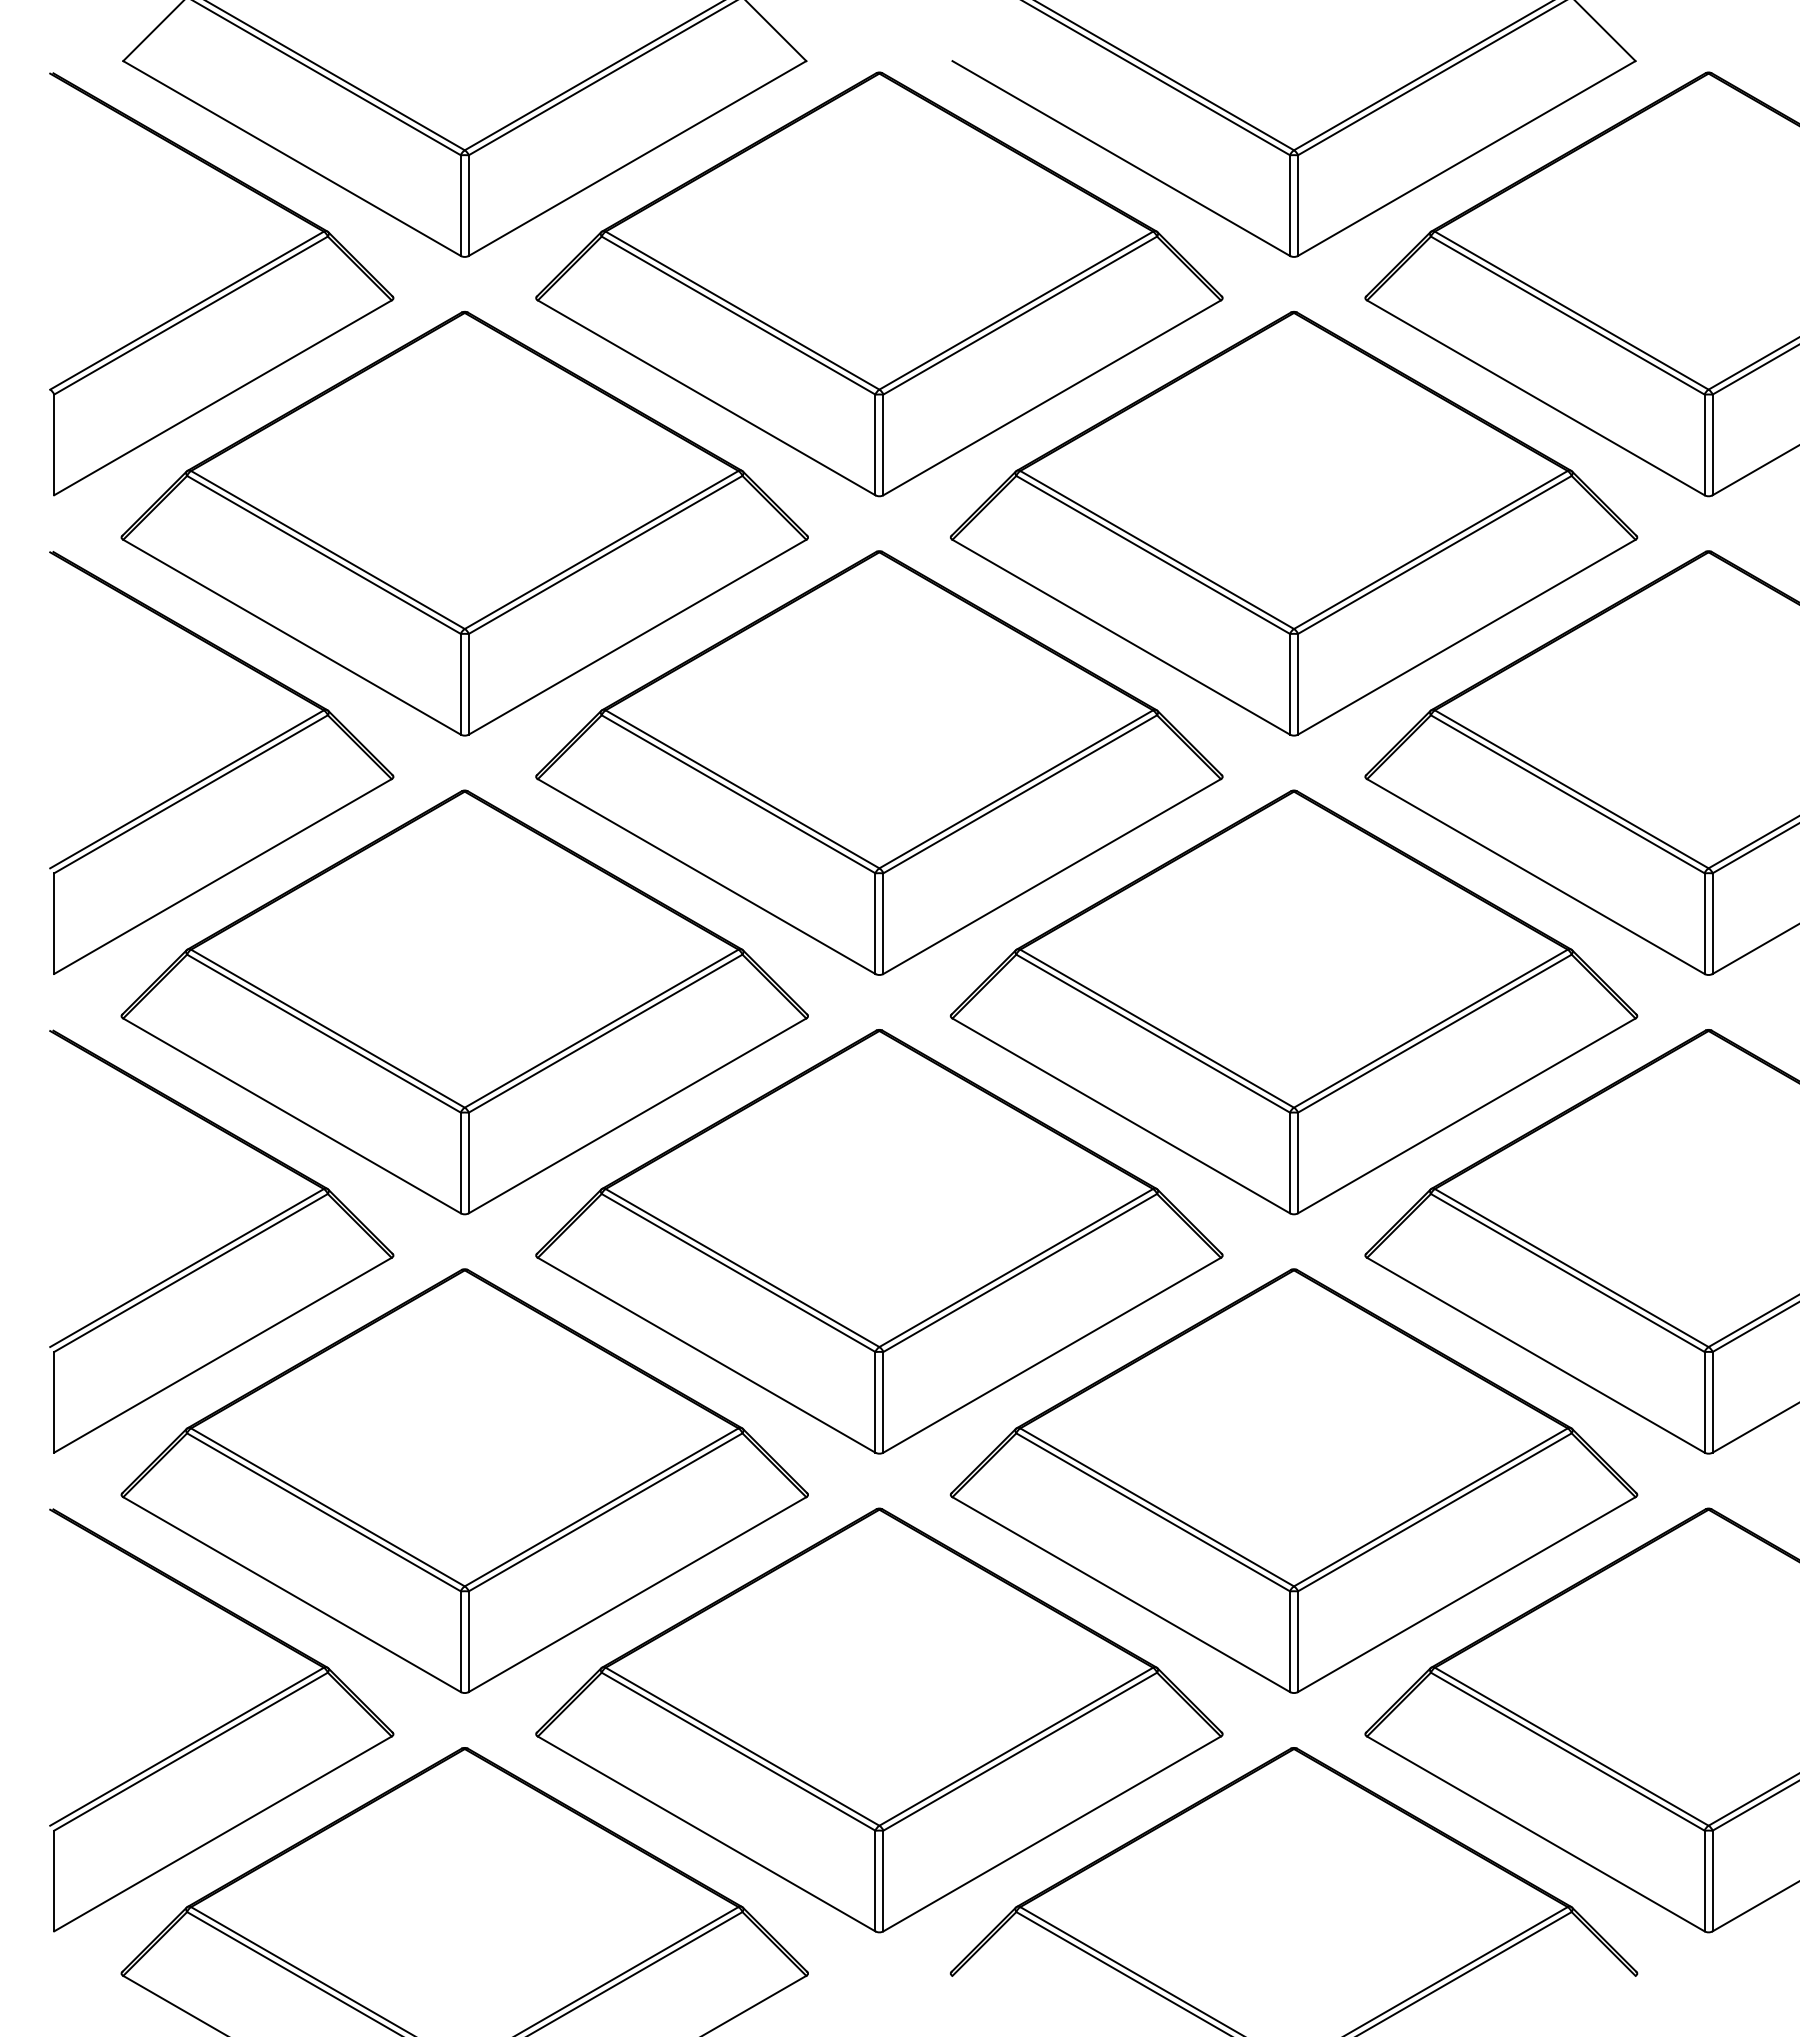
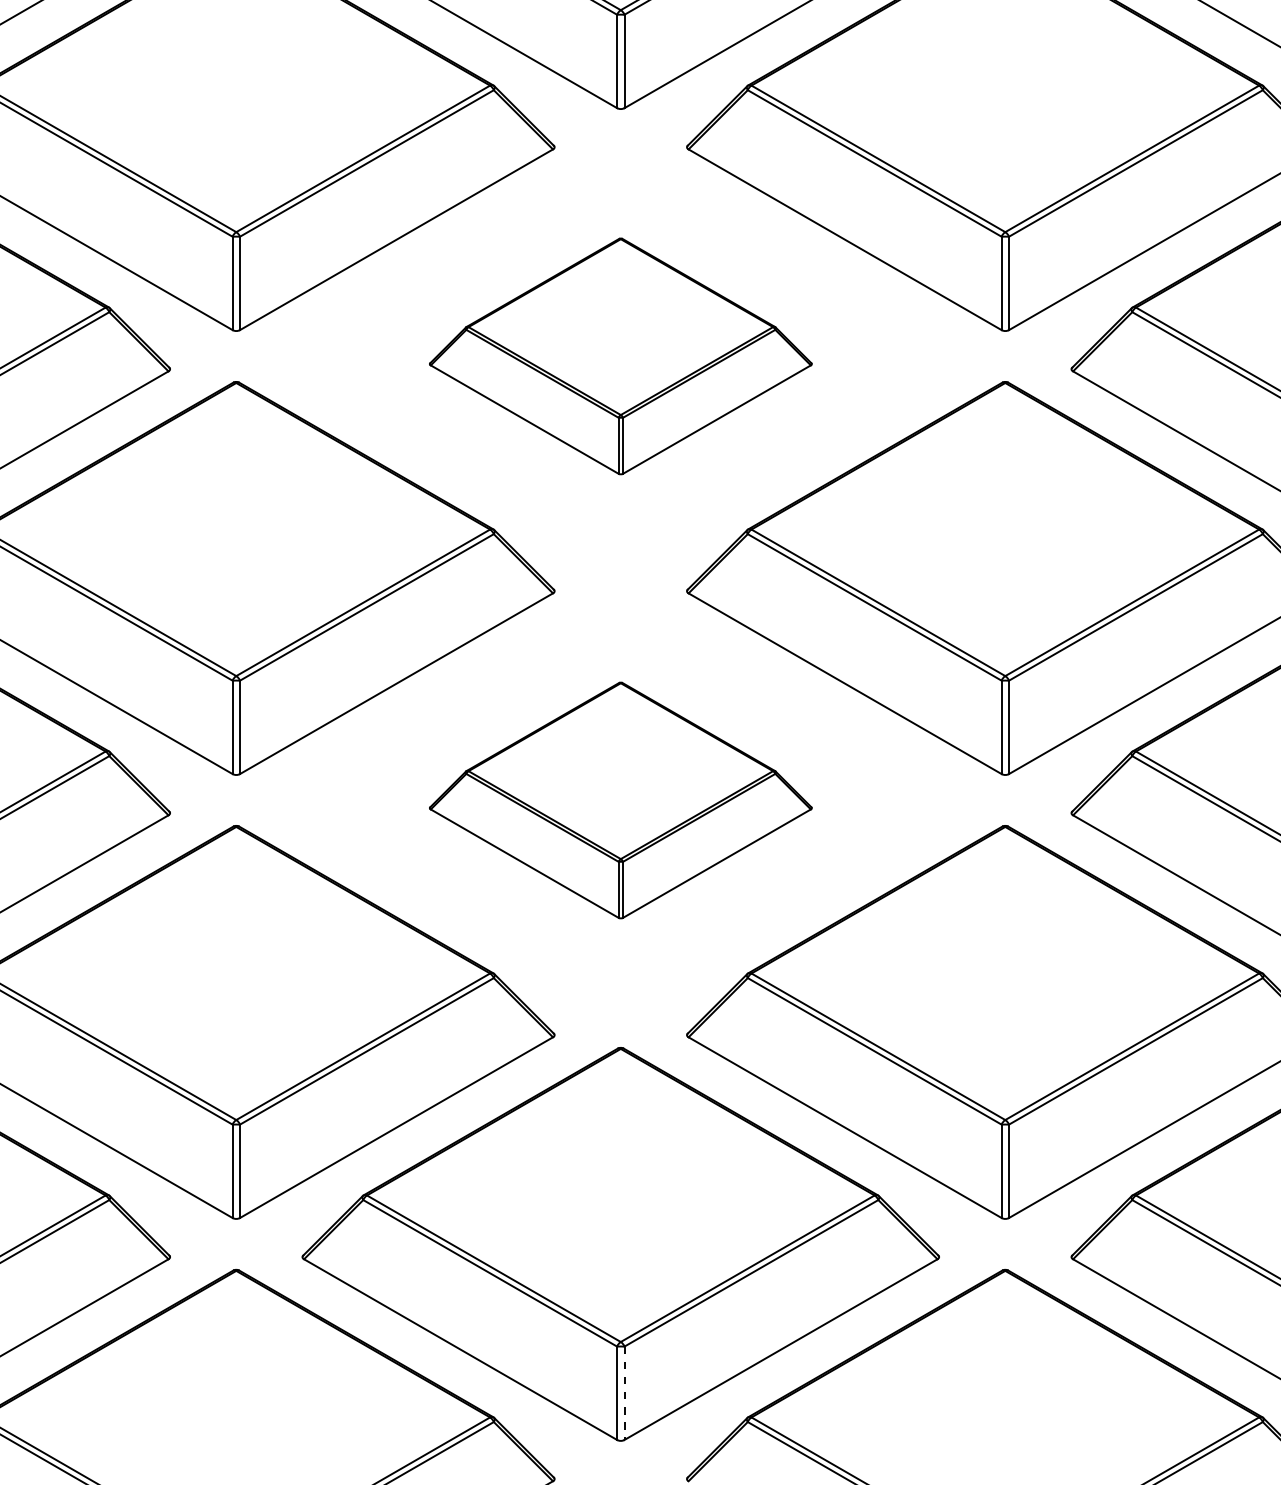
part: (879, 762) -> (620, 355), size x0.6
part: (879, 1241) -> (620, 800), size x0.6
line: (883, 1881) -> (624, 1393), solid -> dashed

